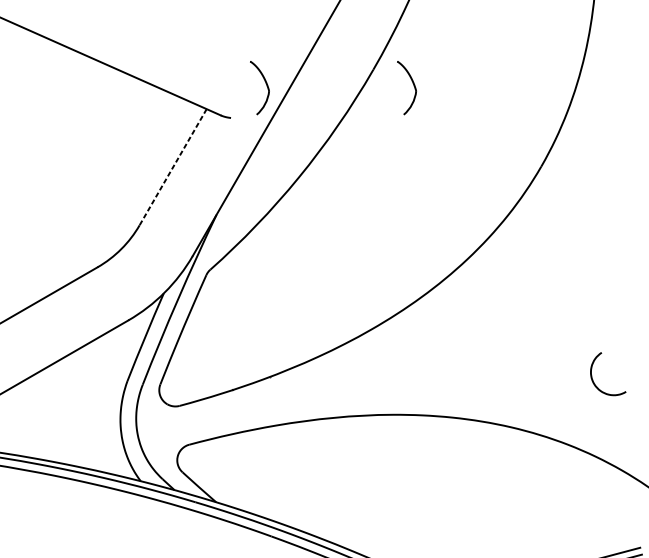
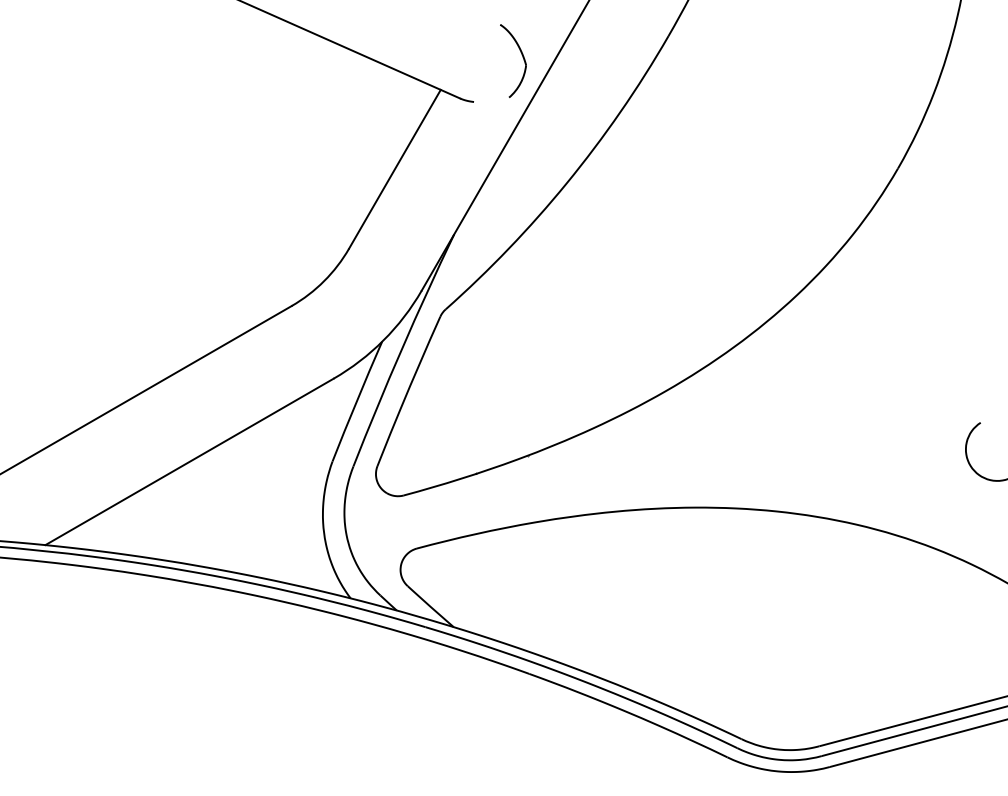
part: (412, 83) -> (722, 55), removed
line: (172, 167) -> (394, 169), dashed -> solid

